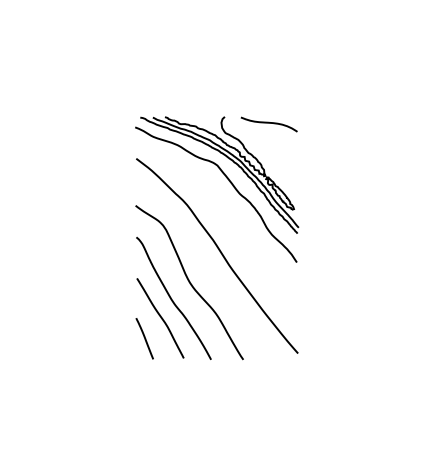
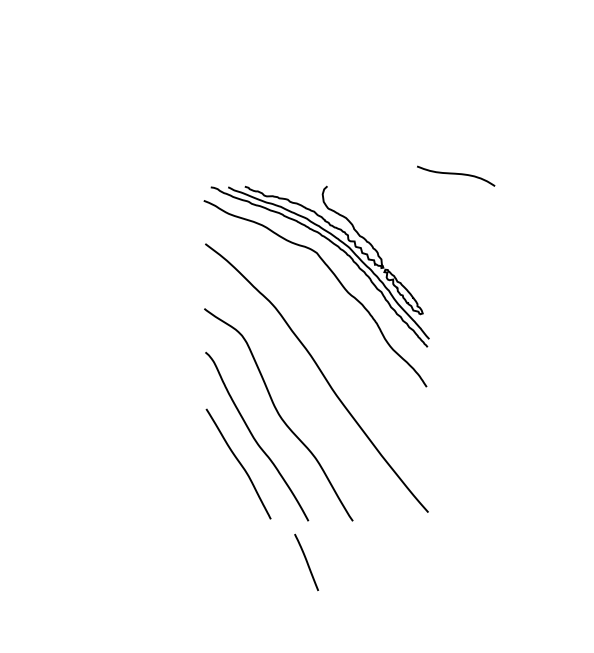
curve: (268, 123) -> (455, 174), moved
line: (144, 338) -> (306, 562), moved

